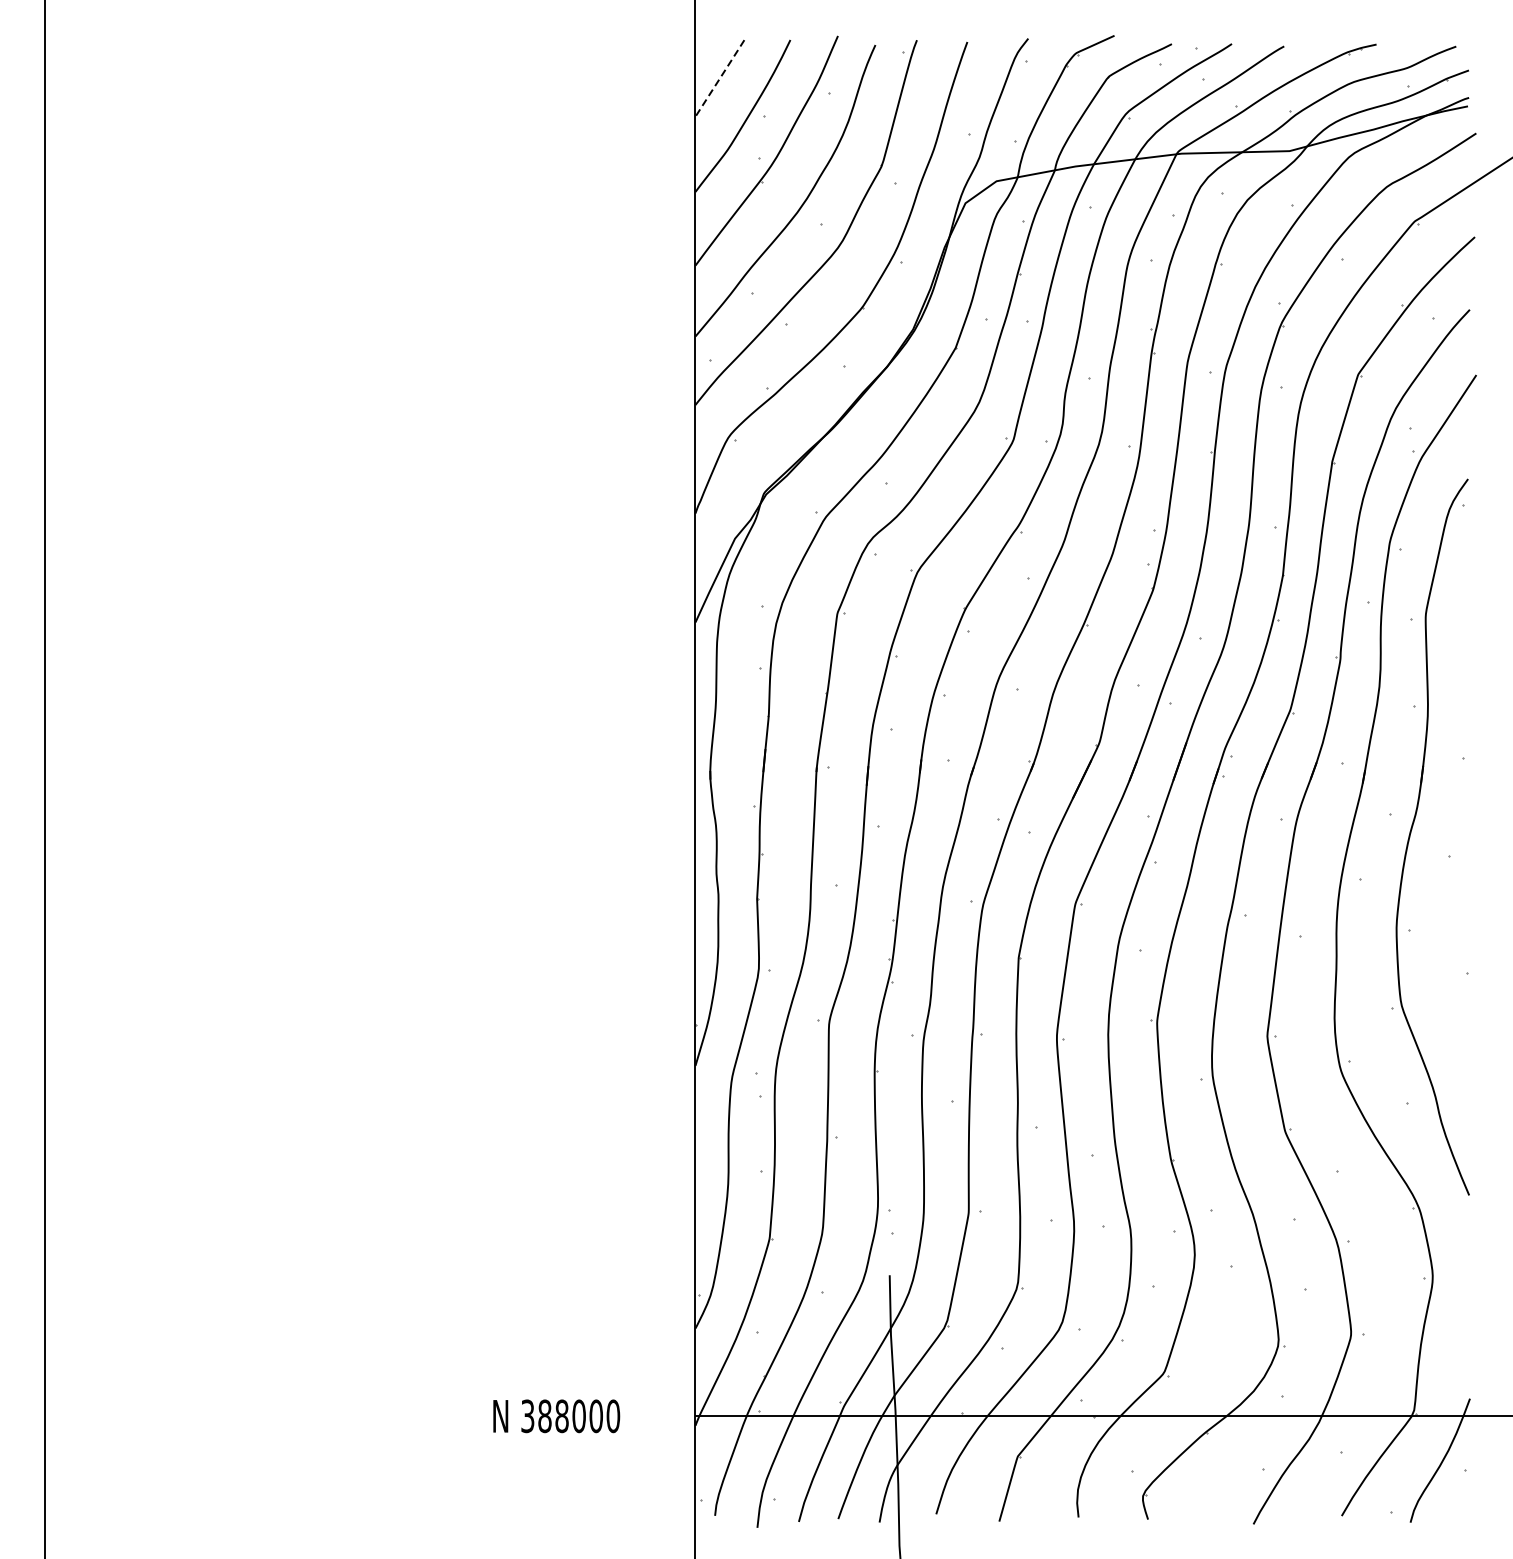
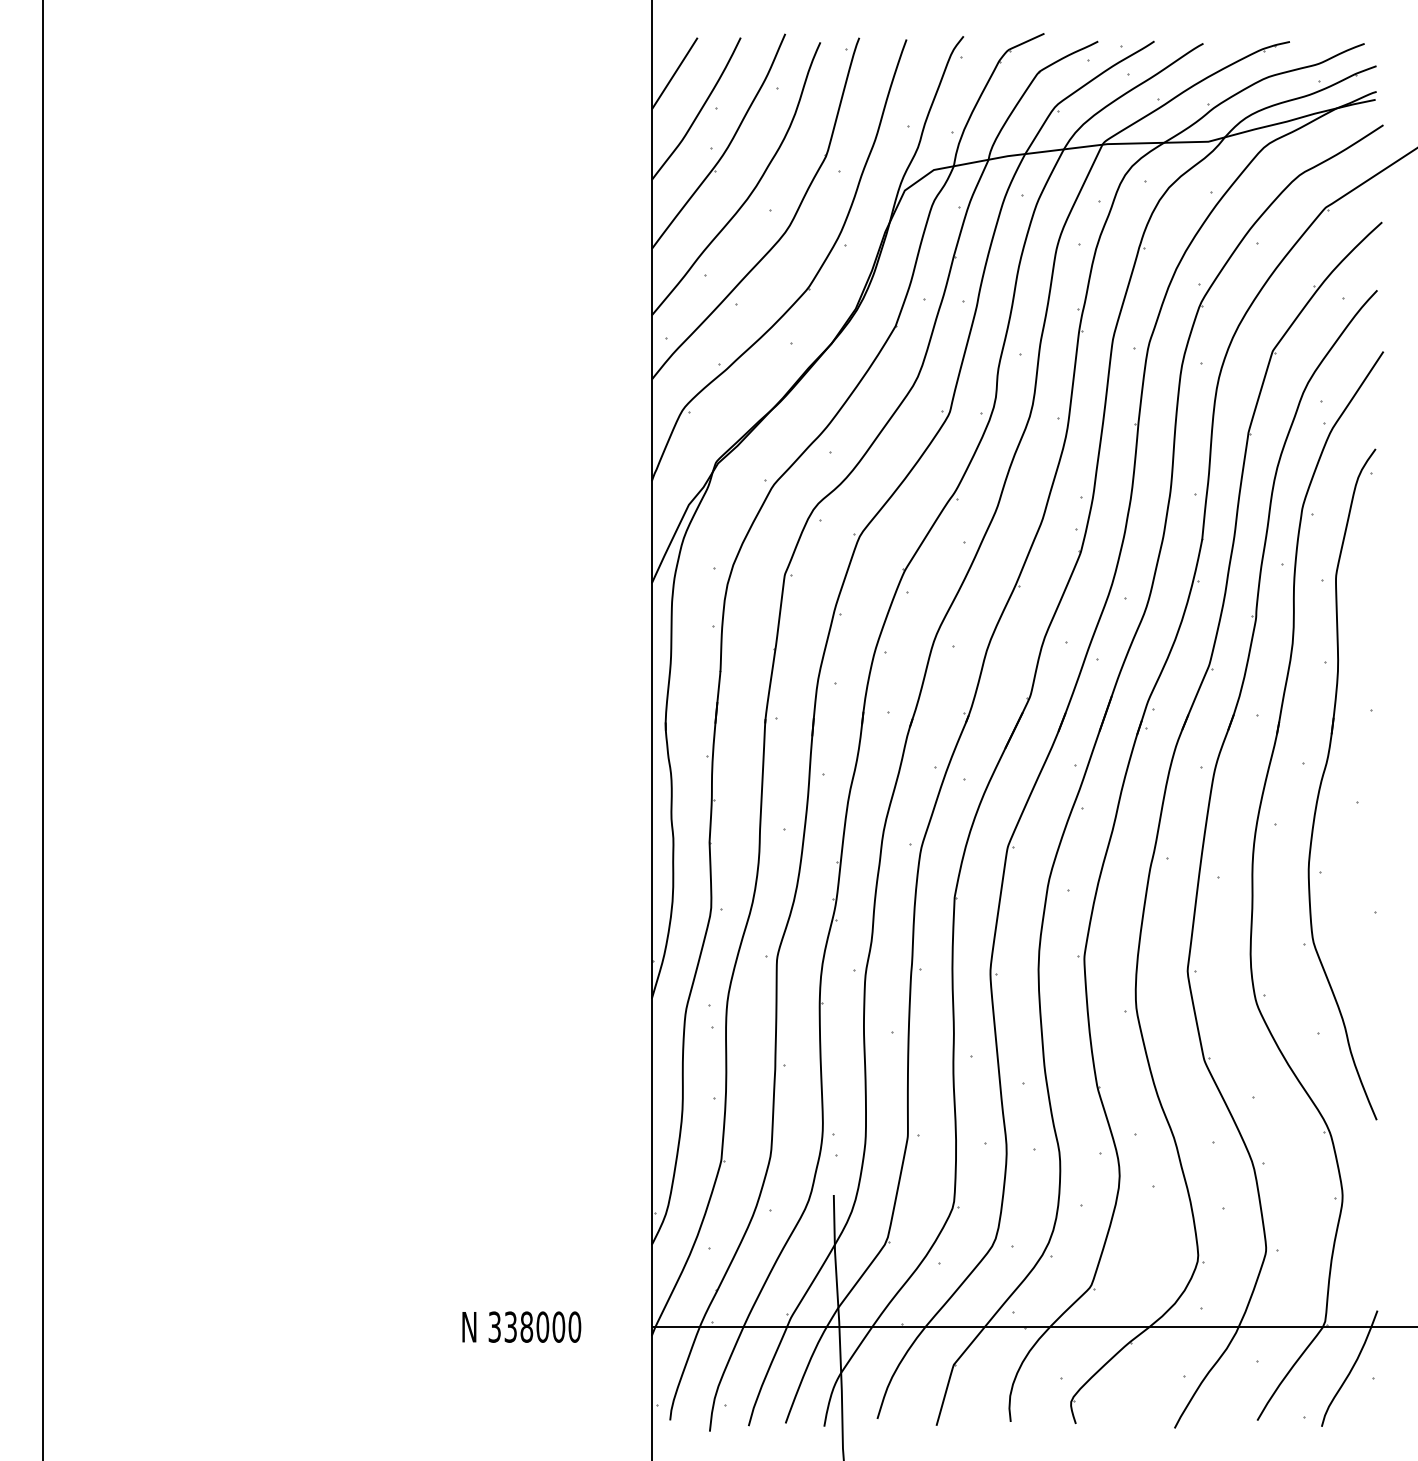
line: (719, 78) -> (674, 73), dashed -> solid
text: (544, 1415) -> (510, 1326), 388000 -> 338000

